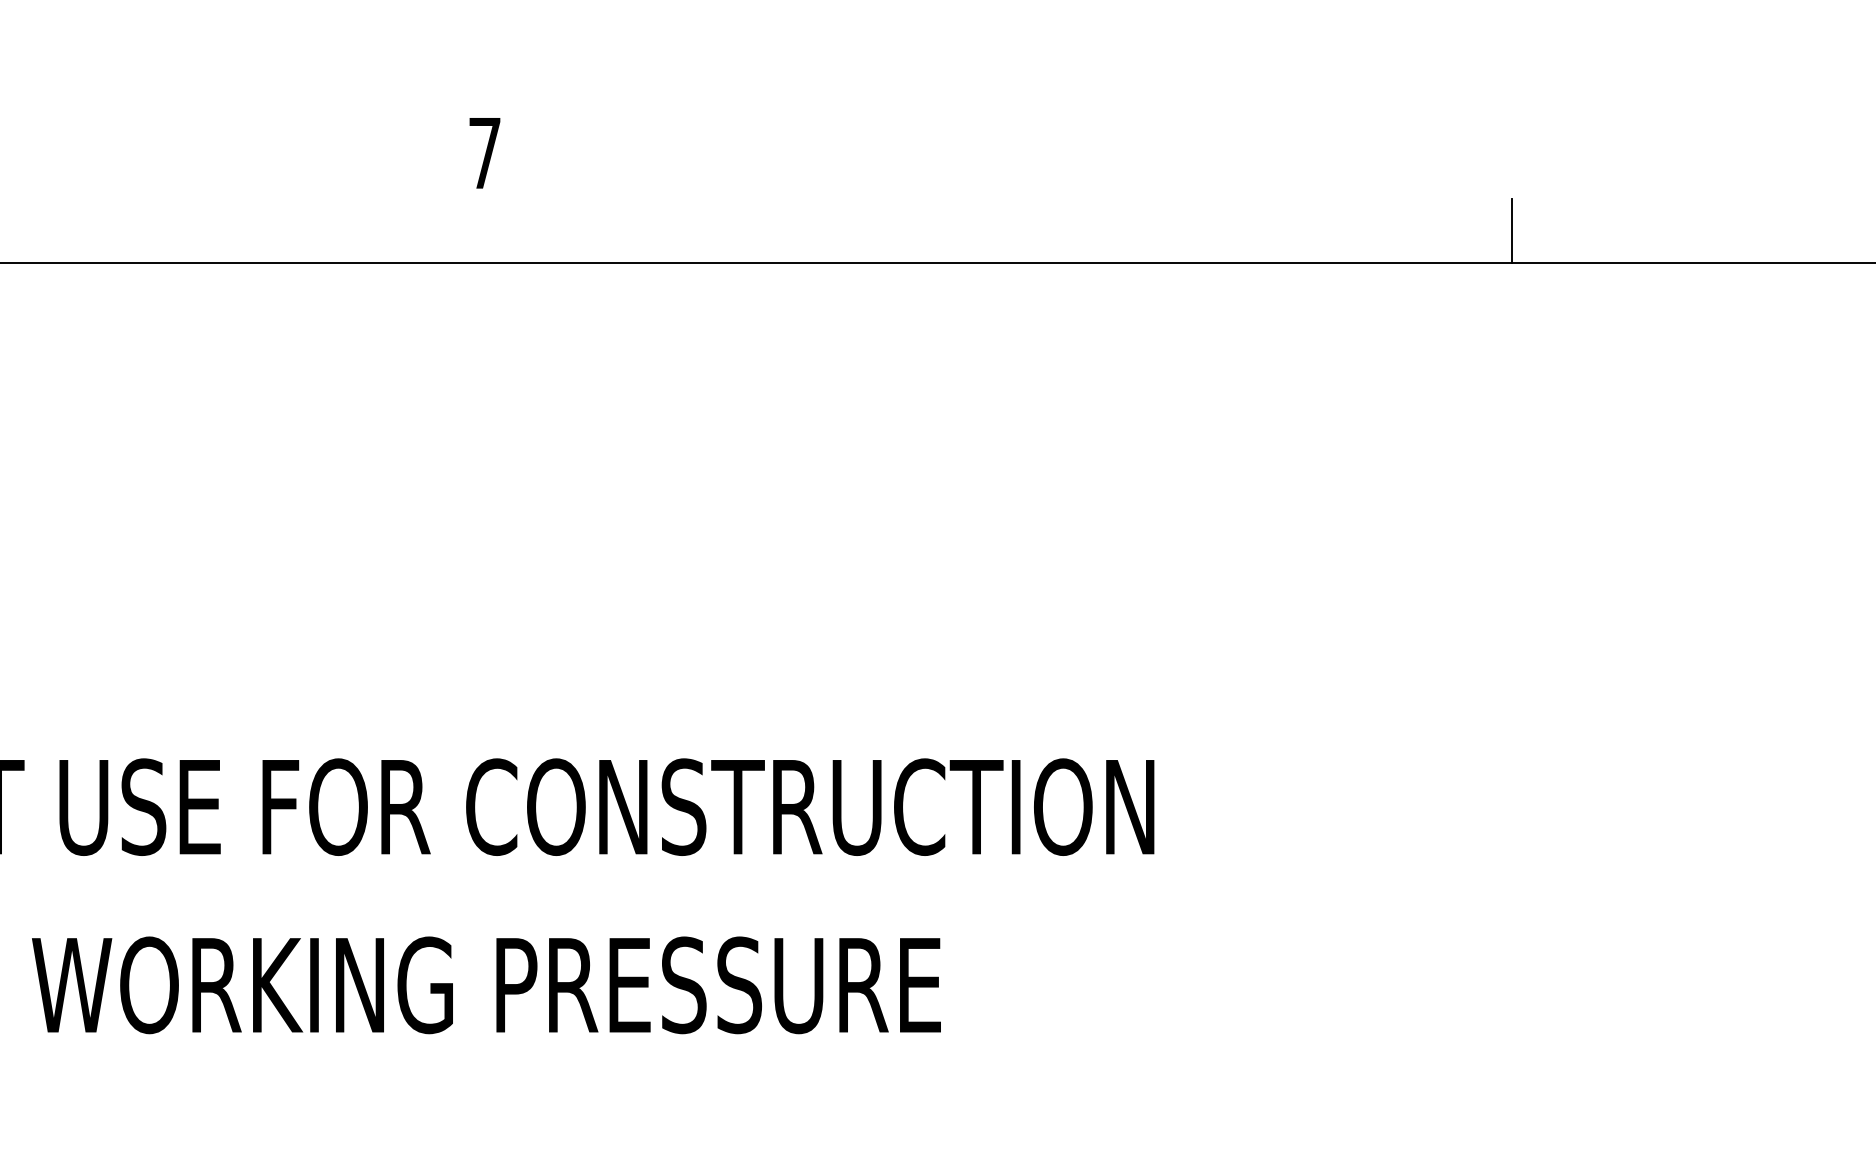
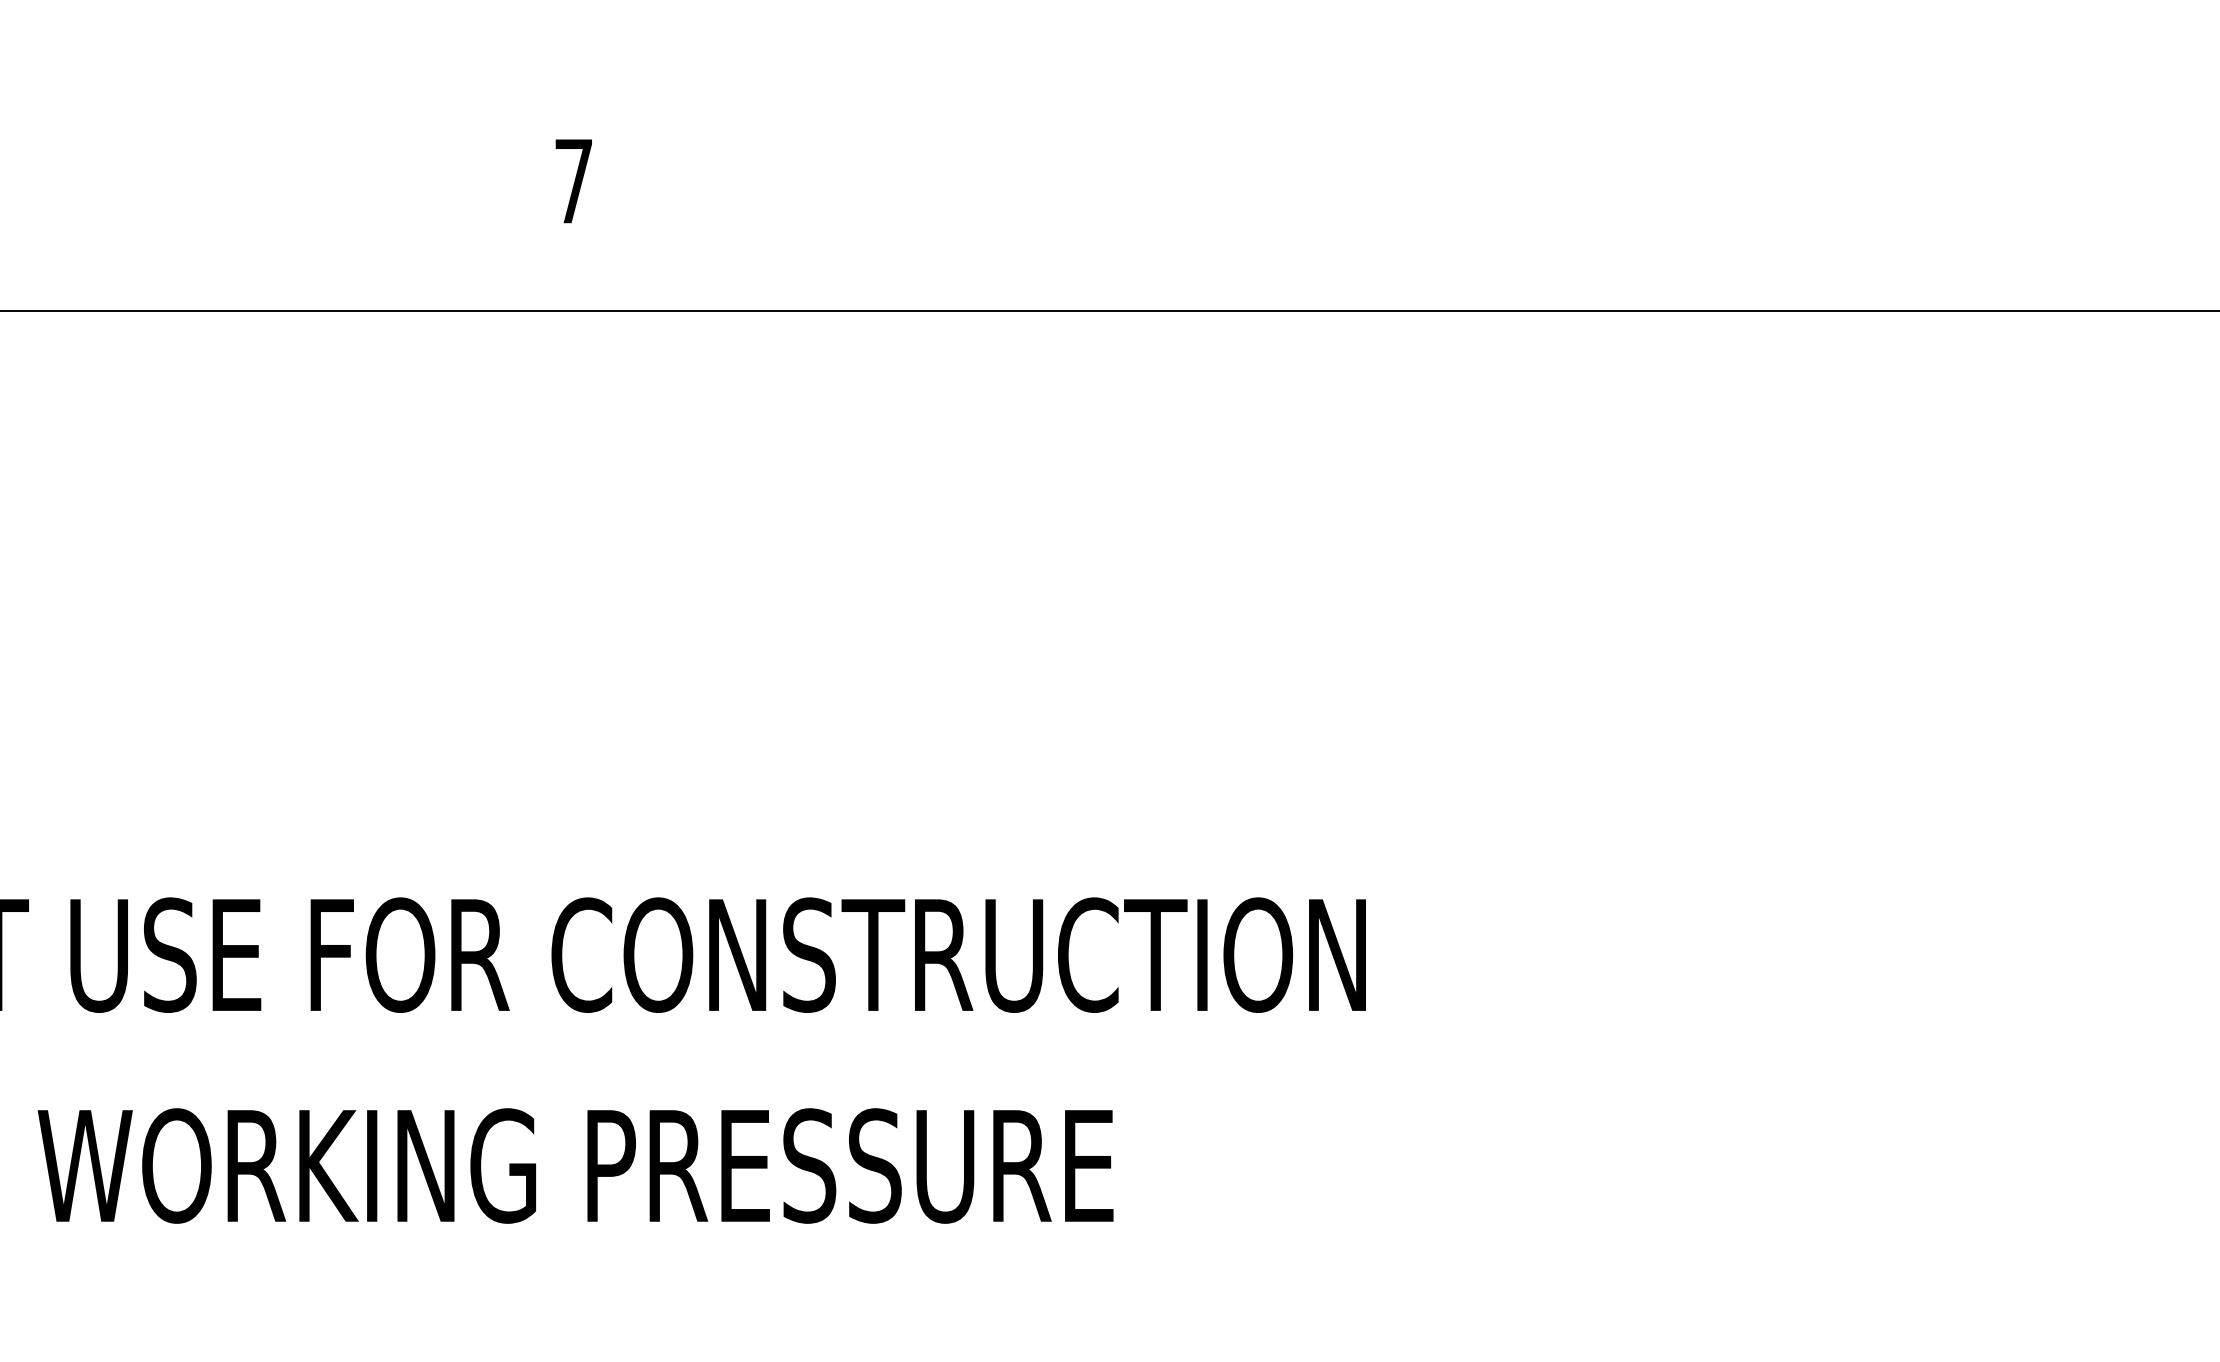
line: (1511, 230) -> (1788, 272), removed

